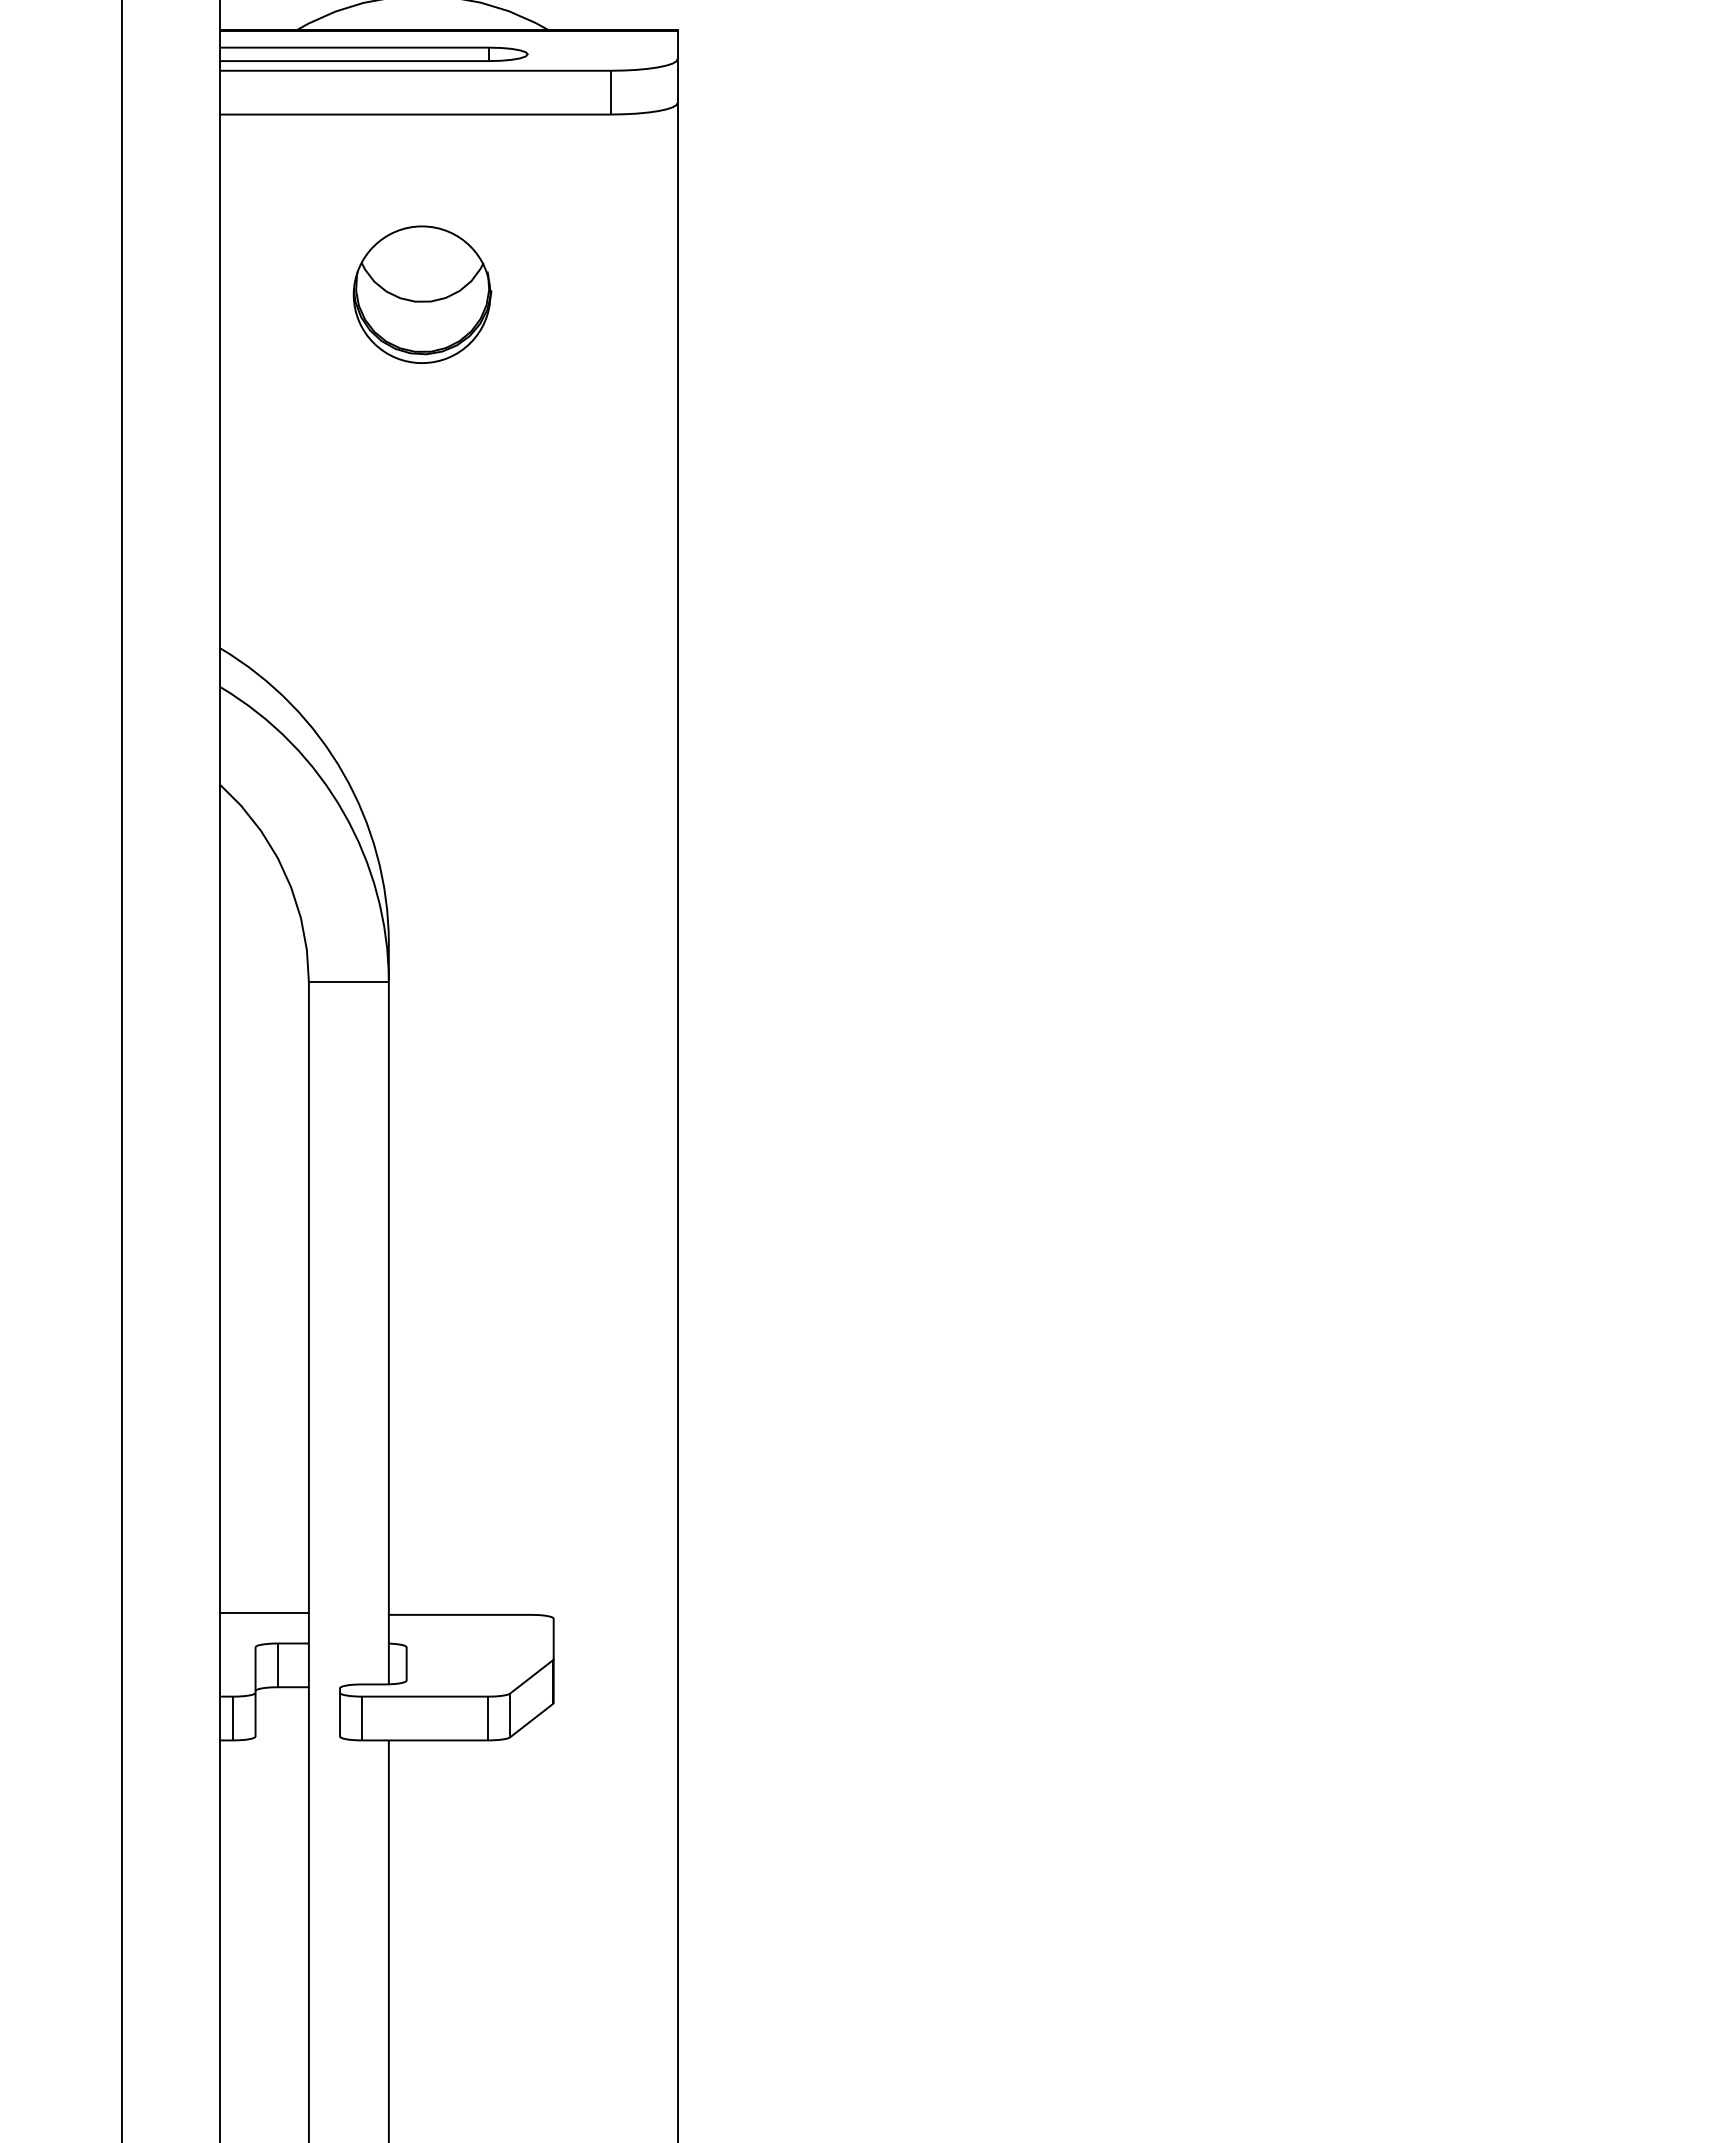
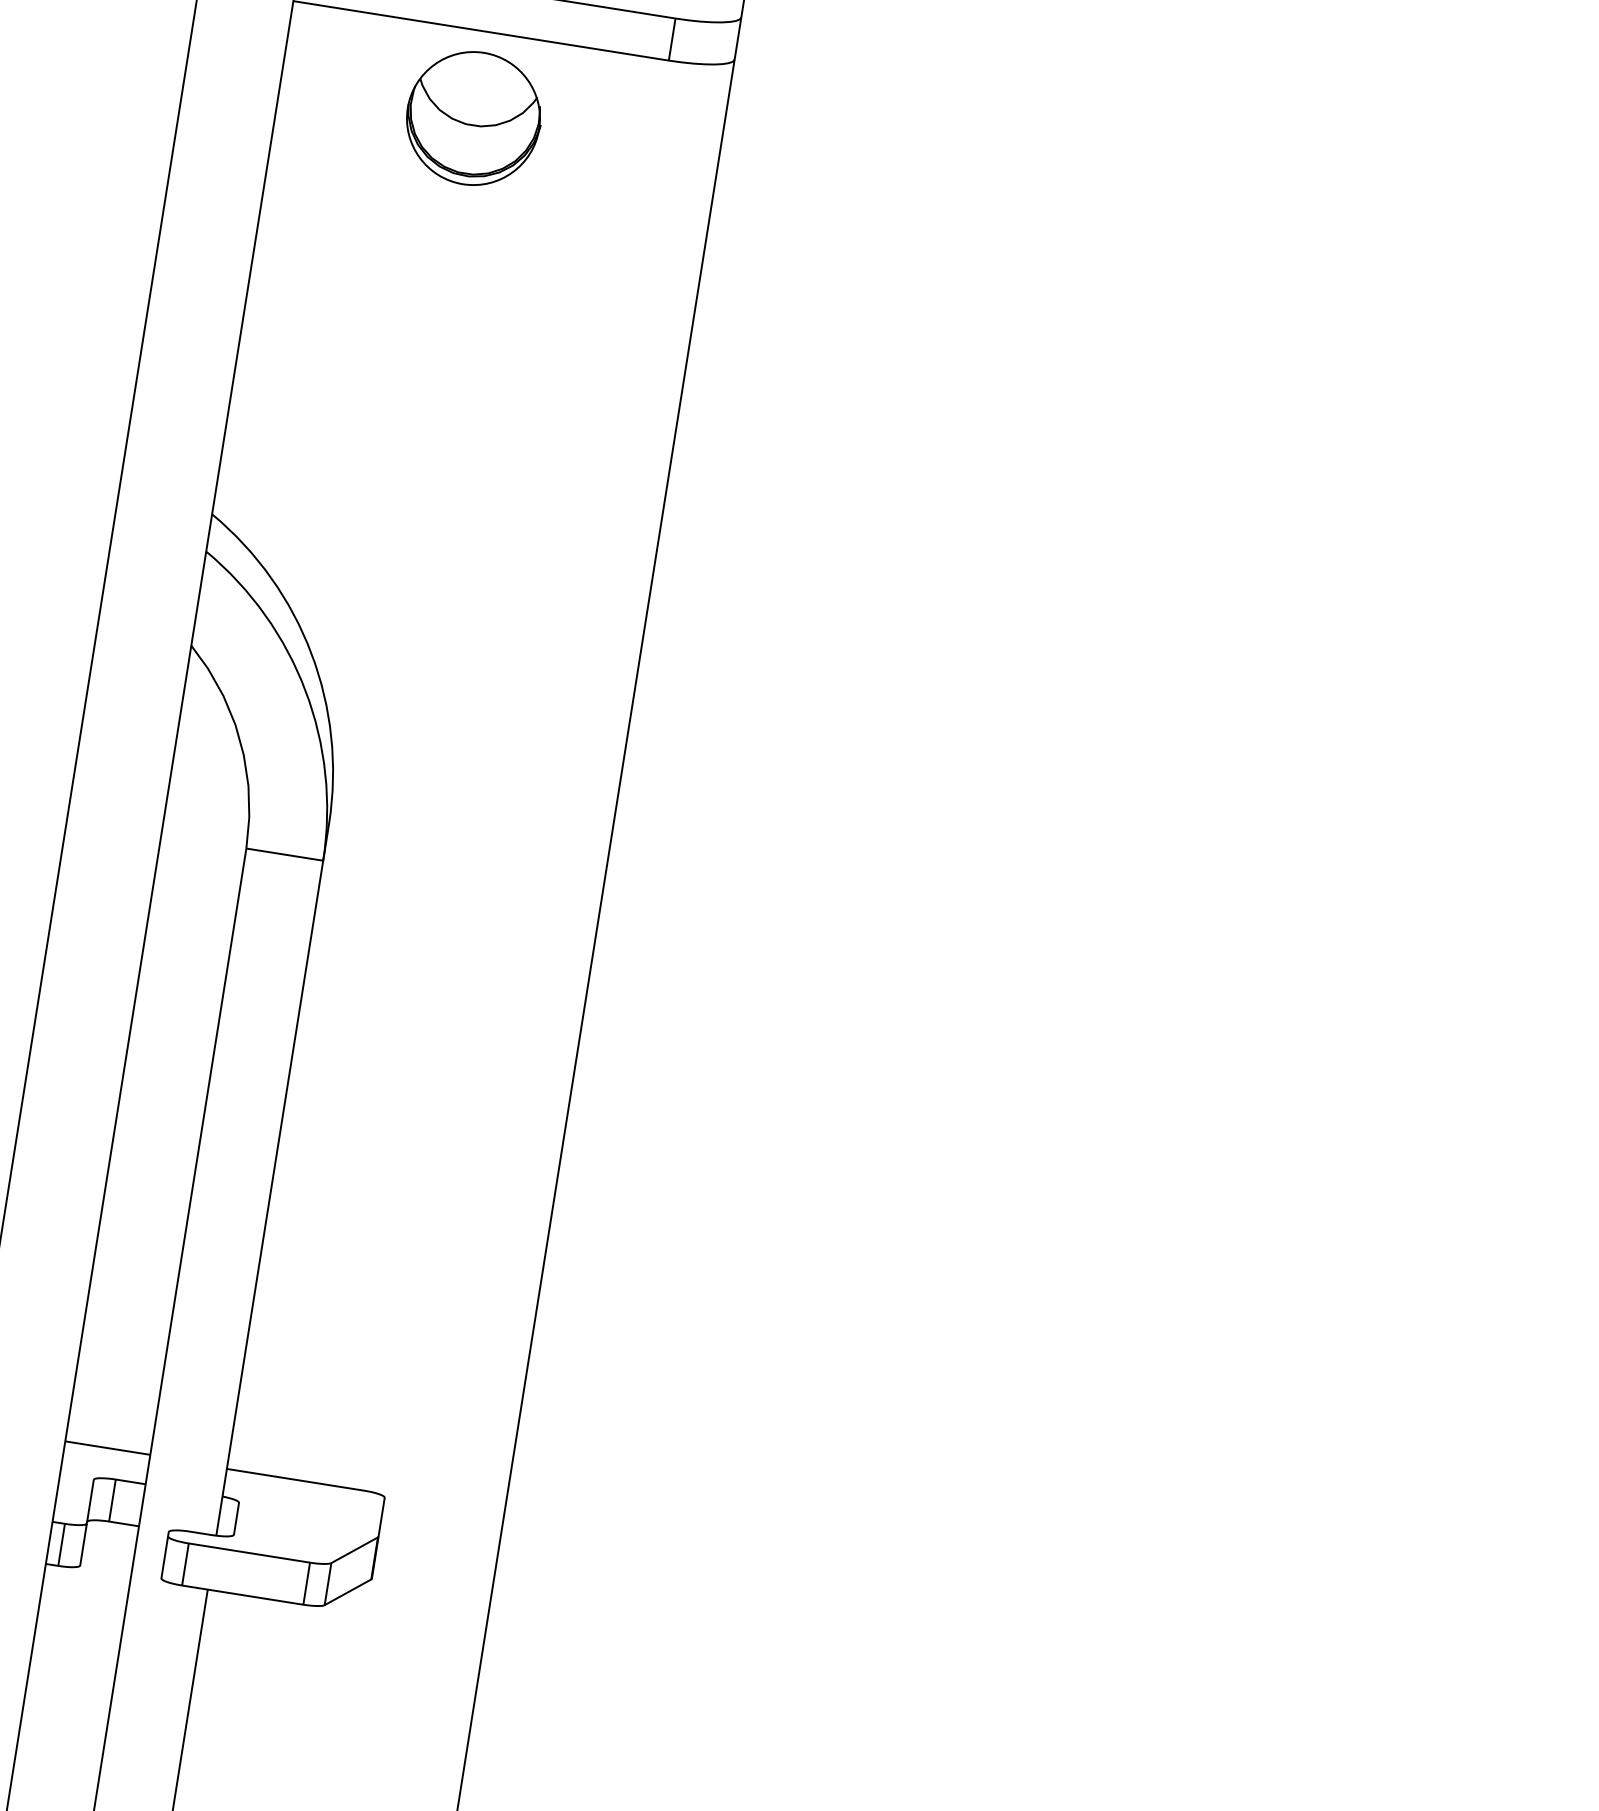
part: (422, 294) -> (473, 118), moved

